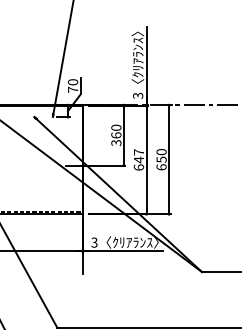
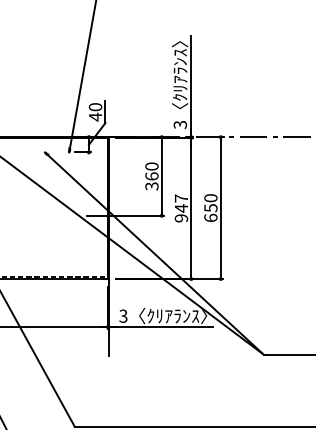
text: (73, 89) -> (95, 116), 70 -> 40
text: (139, 167) -> (181, 218), 647 -> 947

